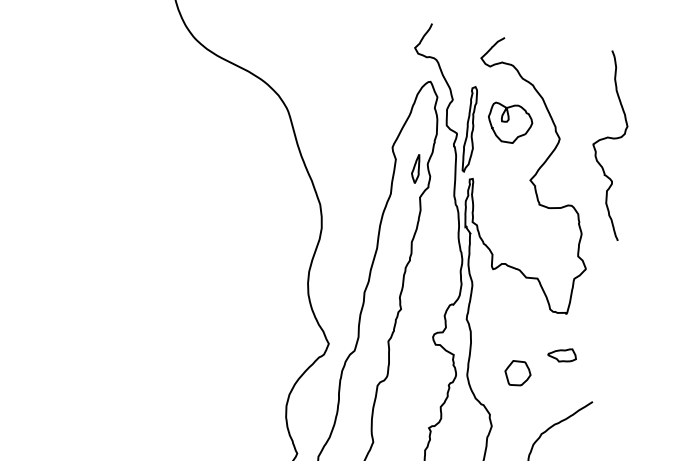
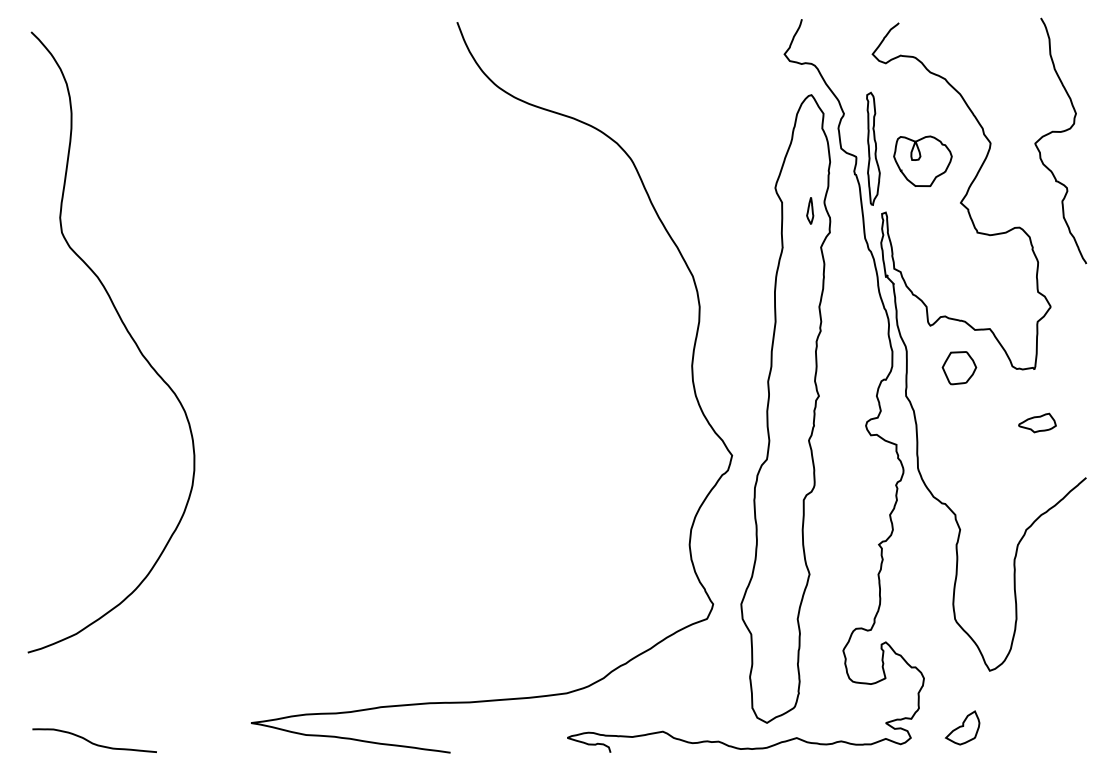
part: (509, 123) -> (922, 161), moved
part: (415, 168) -> (809, 210), size x0.7
part: (517, 373) -> (959, 368), moved

